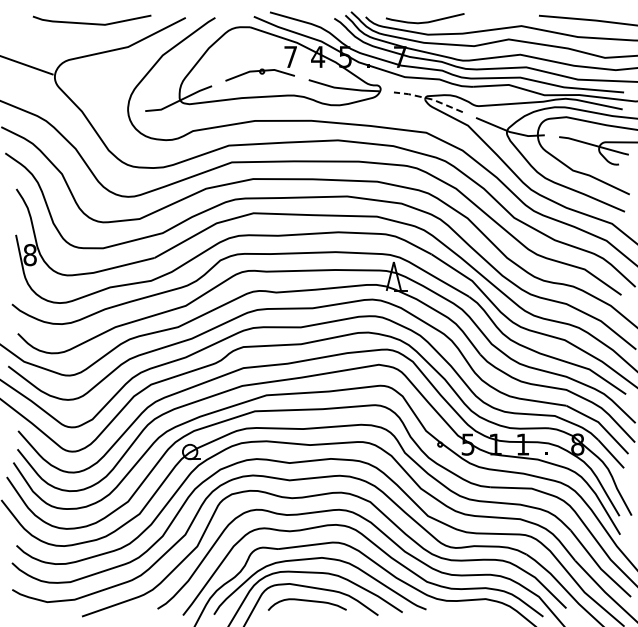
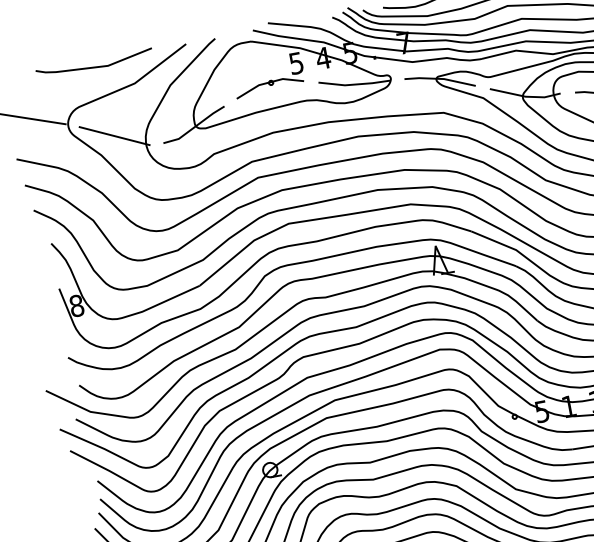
text: (290, 57) -> (296, 63), 7 -> 5
line: (98, 94) -> (114, 135), added
line: (429, 98) -> (440, 78), dashed -> solid

